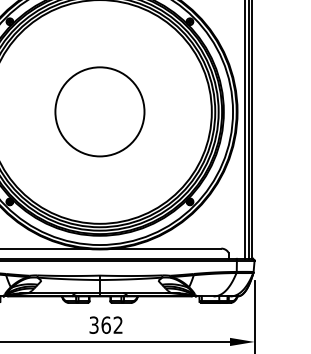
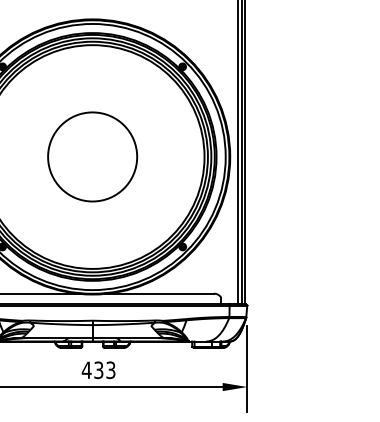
text: (105, 325) -> (98, 370), 362 -> 433

